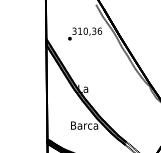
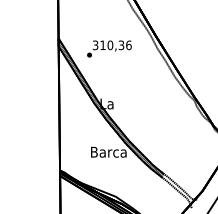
text: (85, 33) -> (109, 48), moved

